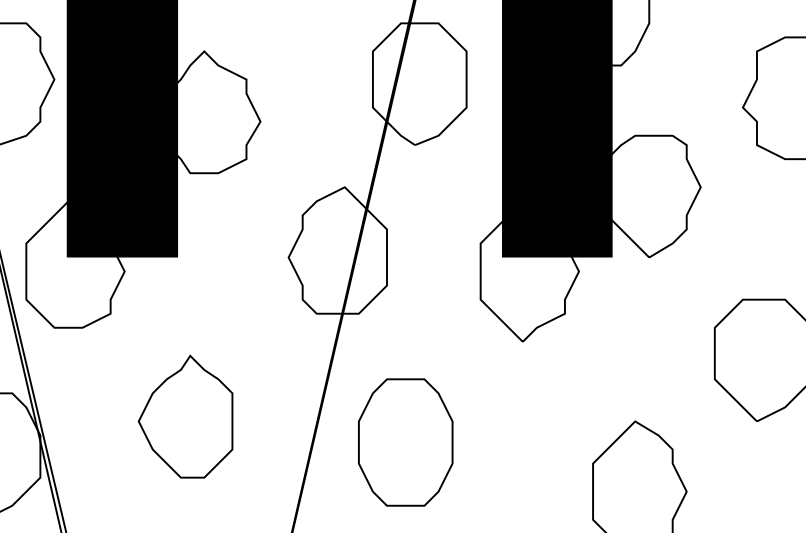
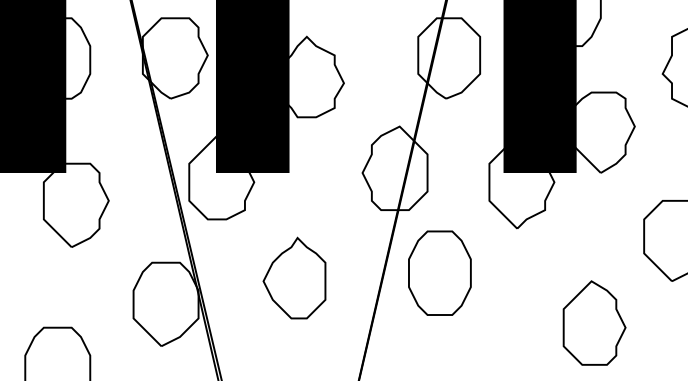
part: (405, 441) -> (439, 272), moved

